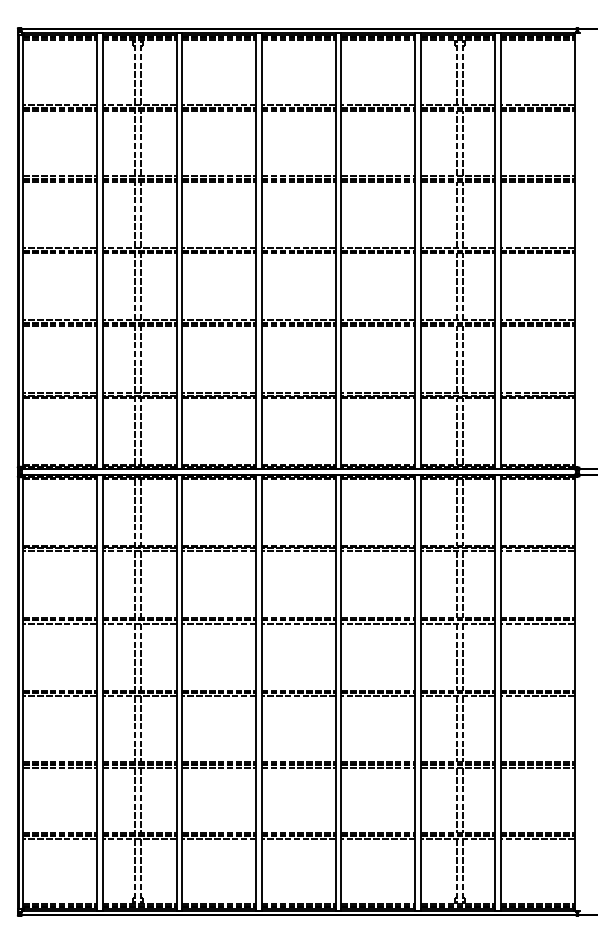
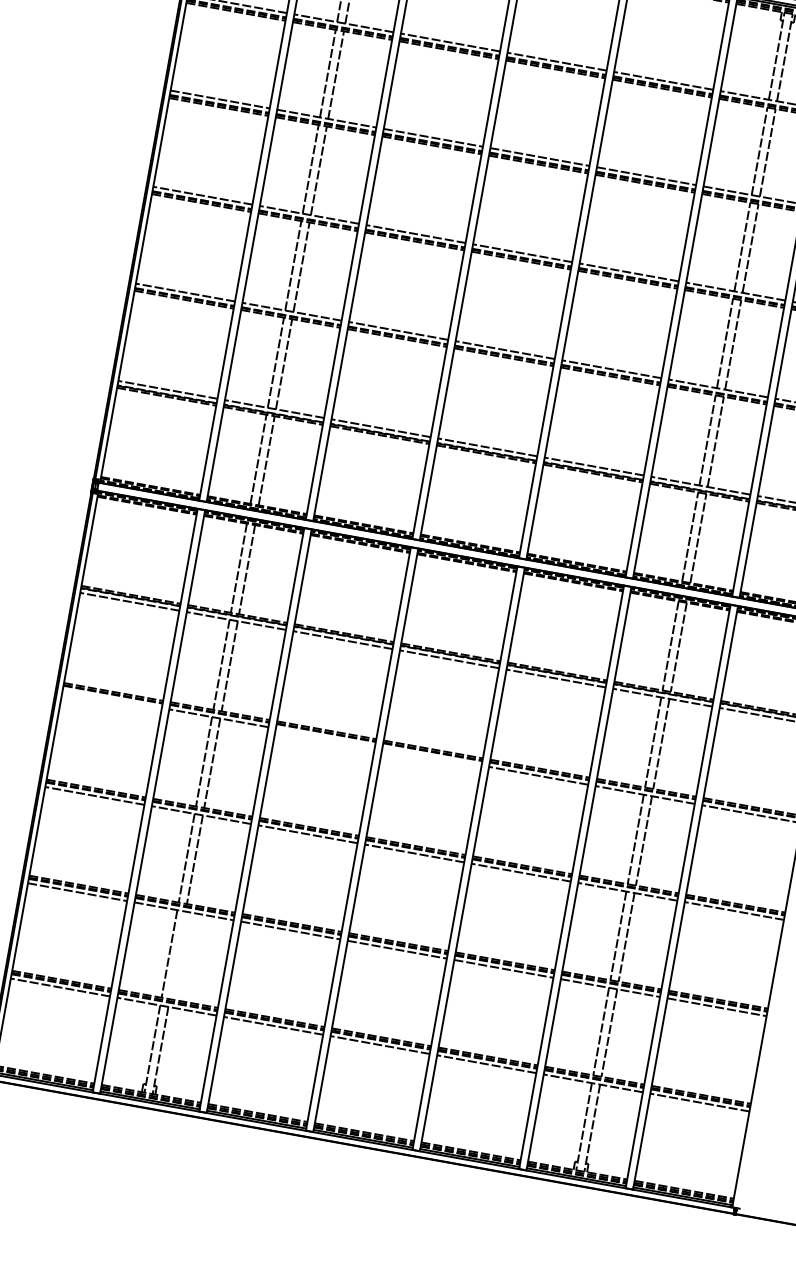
line: (60, 623) -> (112, 698), removed
line: (219, 623) -> (325, 737), removed
line: (298, 623) -> (431, 756), removed
line: (140, 800) -> (177, 955), removed

